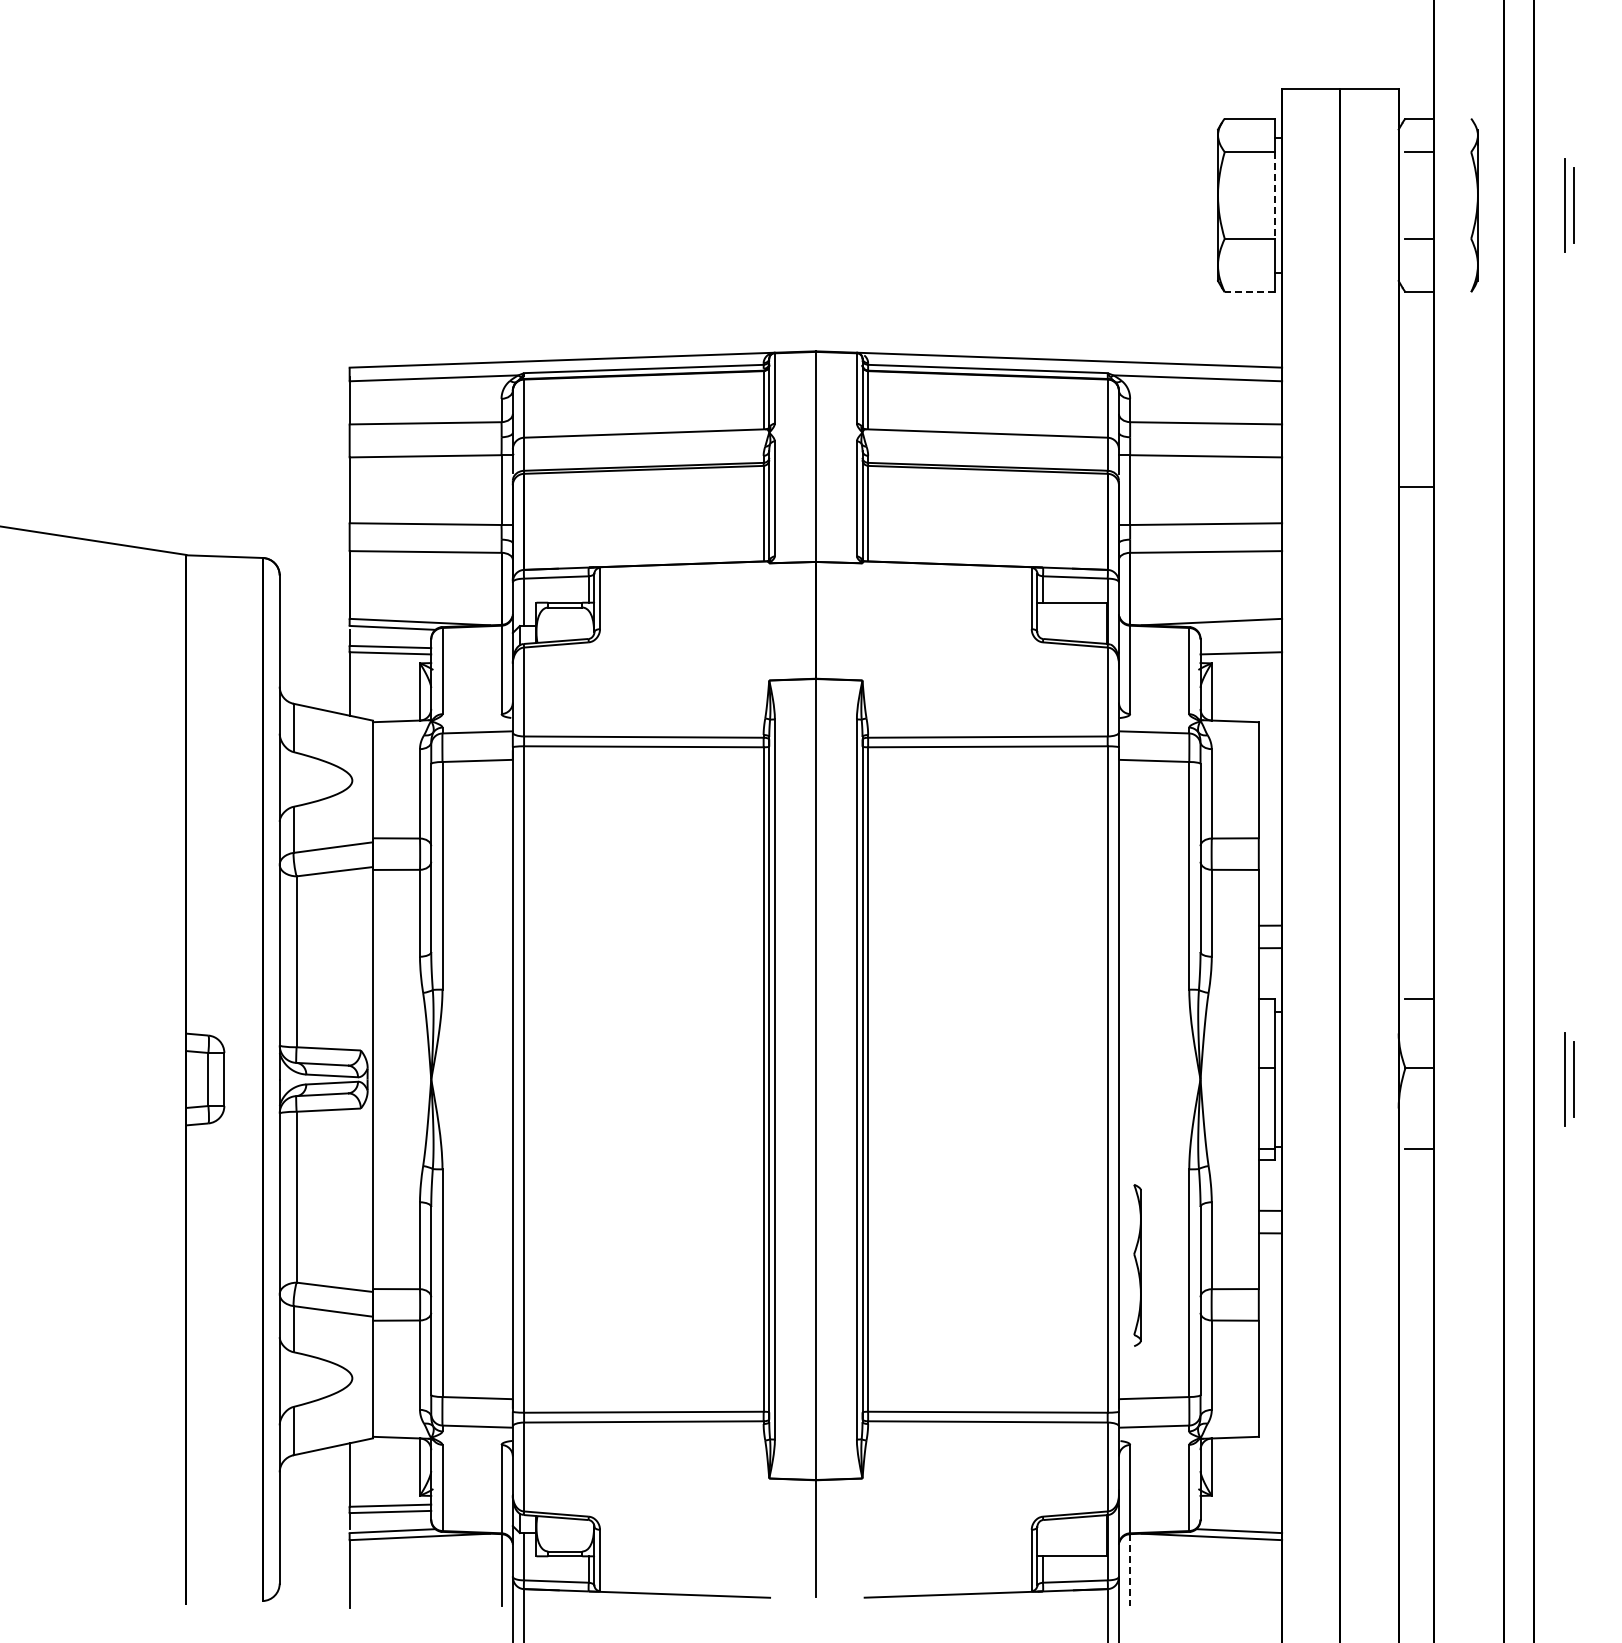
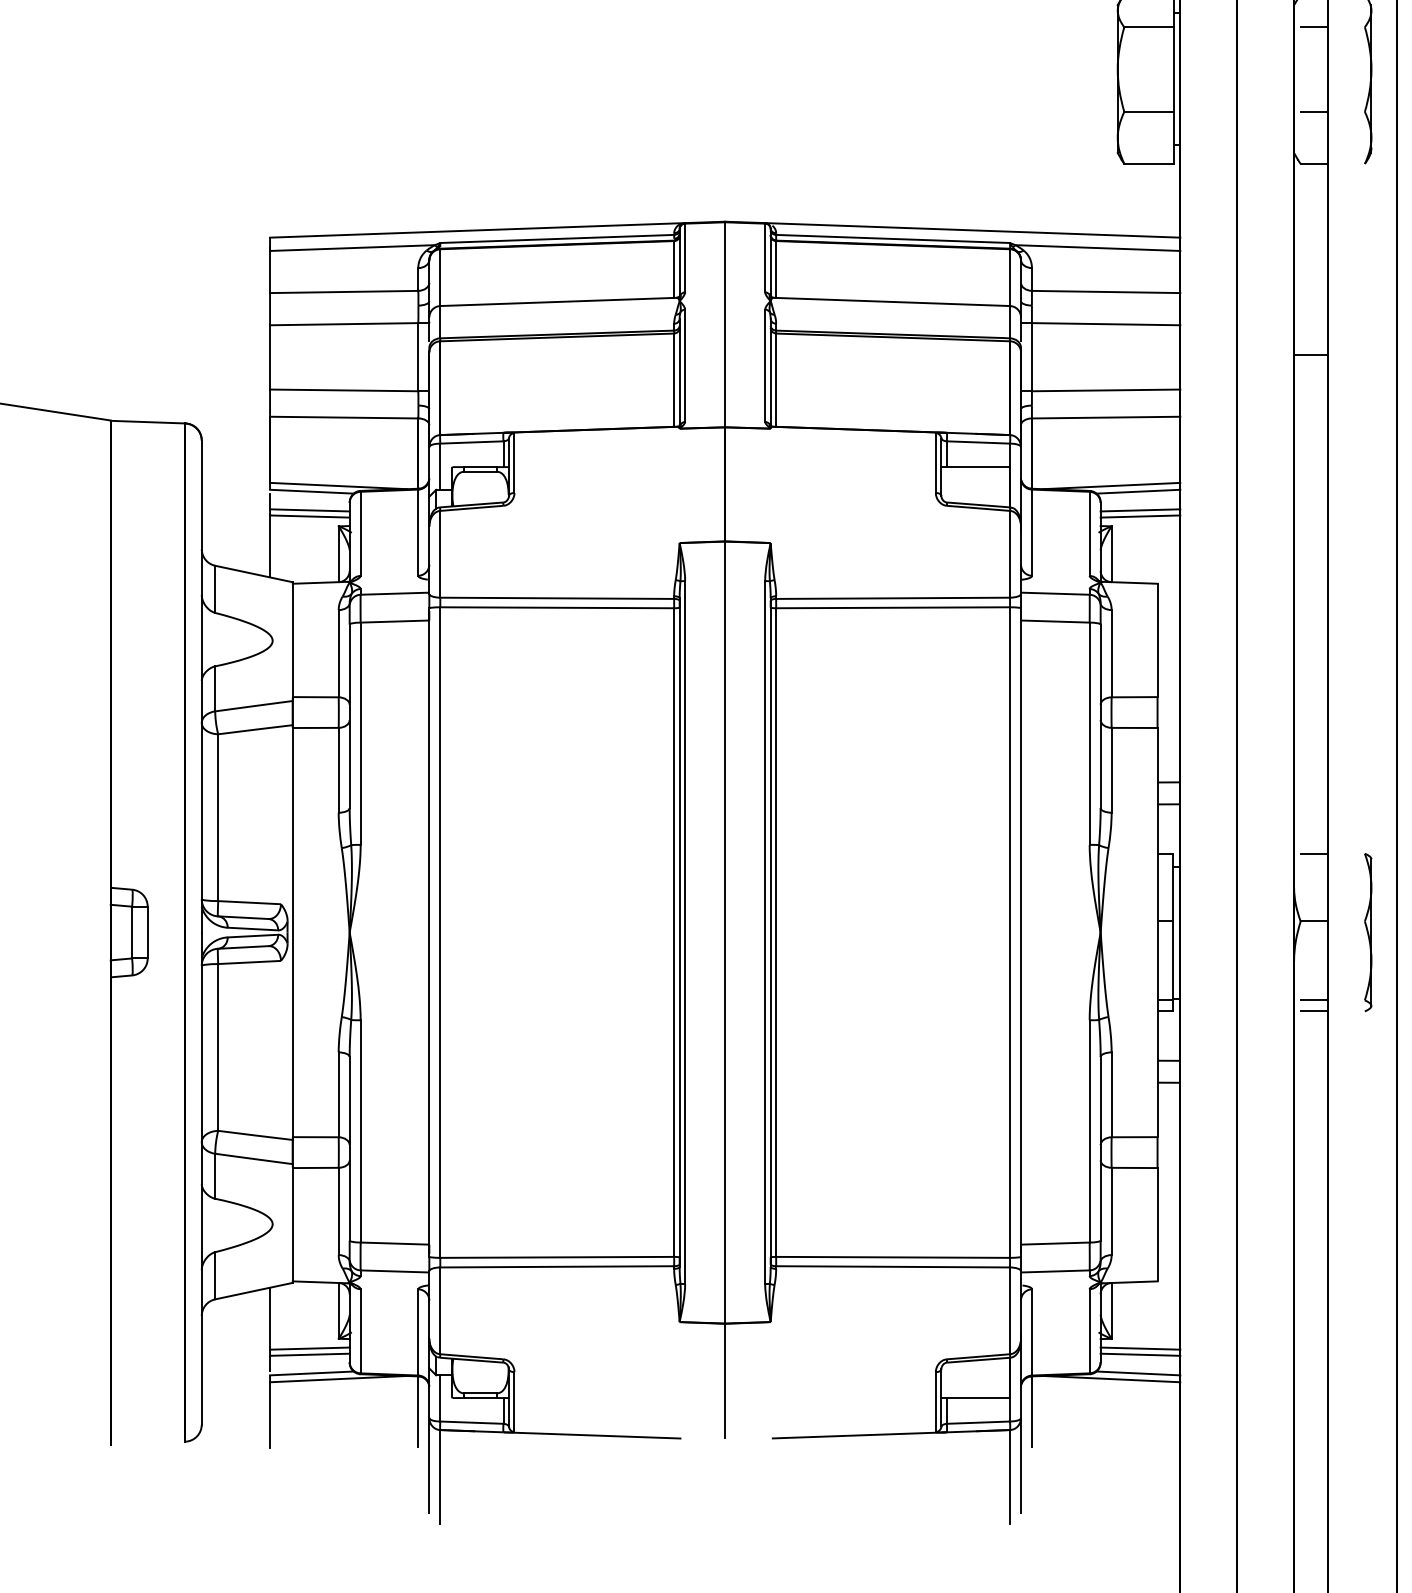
line: (1275, 196) -> (1173, 70), dashed -> solid
line: (1249, 292) -> (1148, 164), dashed -> solid
line: (1239, 627) -> (1138, 491), added
line: (1241, 646) -> (1140, 509), added
line: (1419, 1160) -> (1314, 1011), added
part: (1137, 1265) -> (1368, 932), moved
line: (1241, 1505) -> (1140, 1348), added
line: (1241, 1511) -> (1140, 1354), added
line: (1130, 1570) -> (1032, 1411), dashed -> solid

